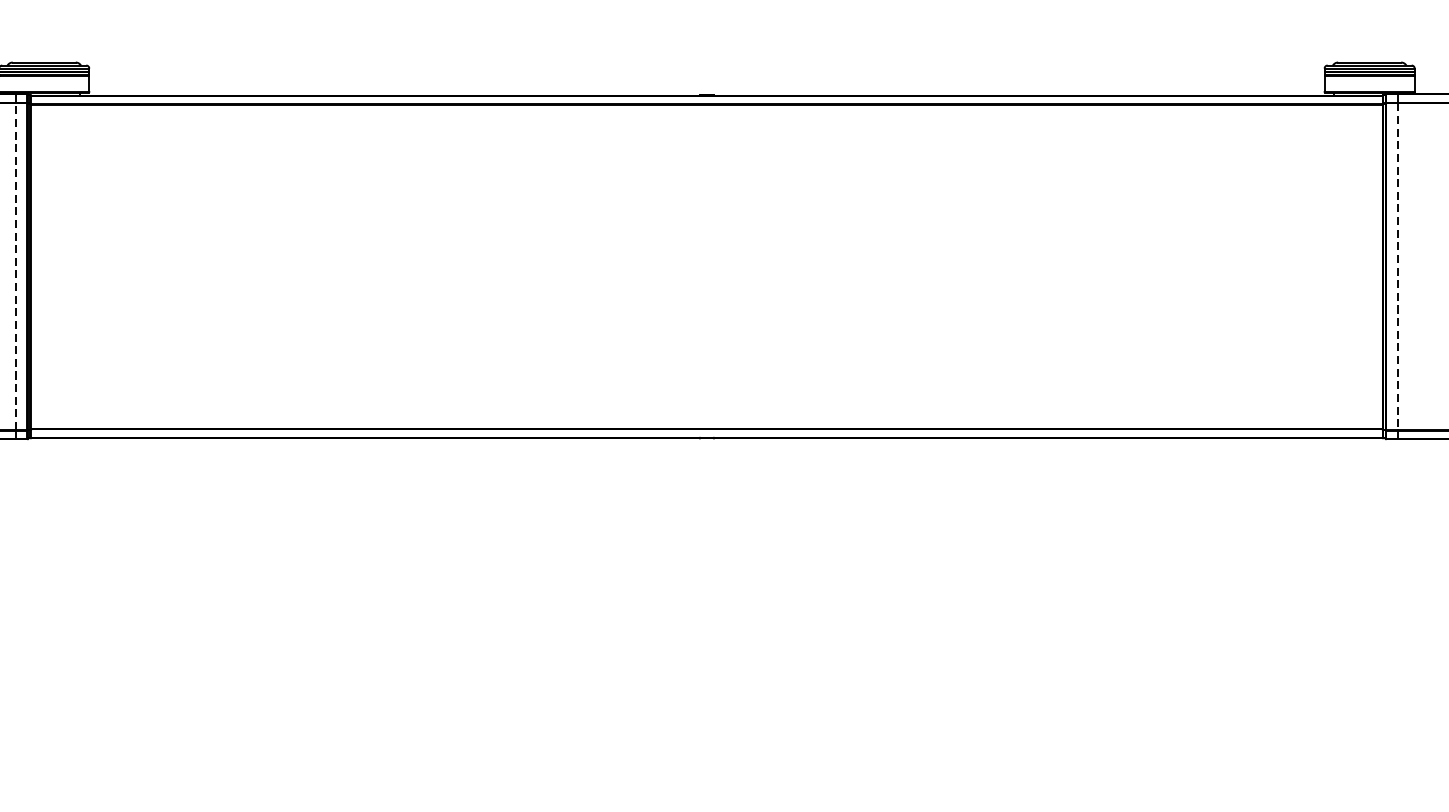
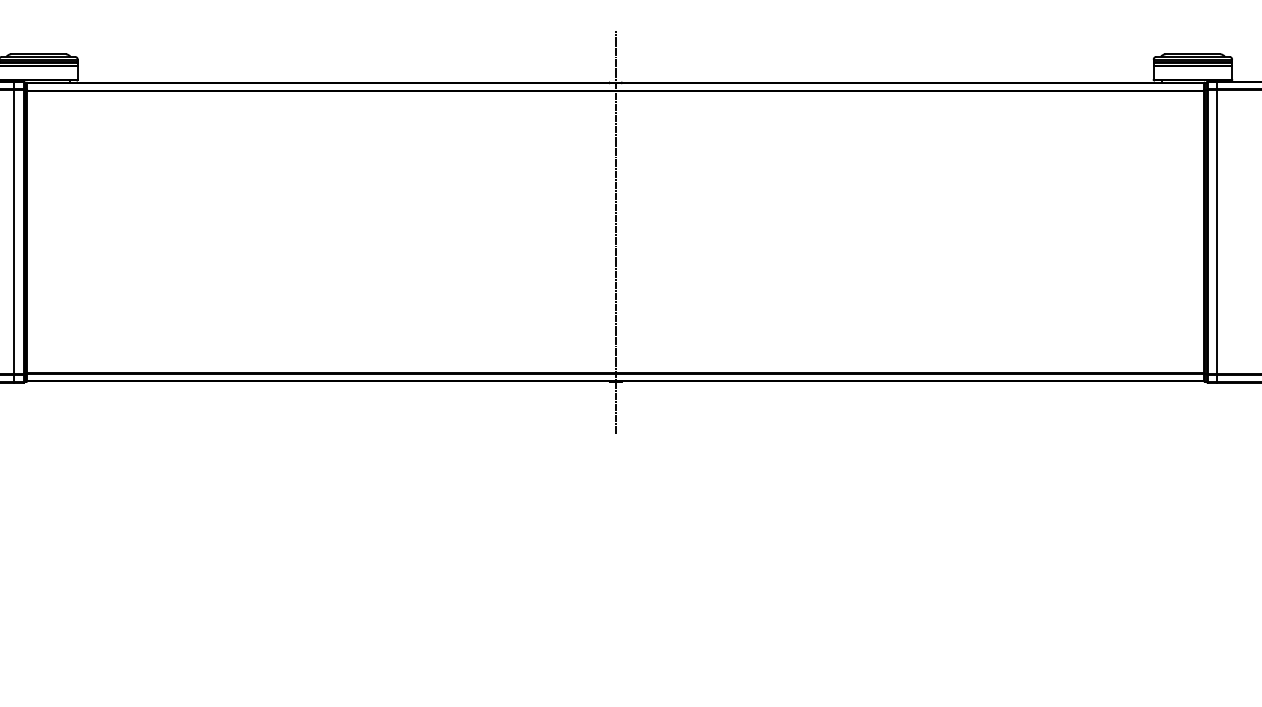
line: (16, 265) -> (14, 231), dashed -> solid
line: (706, 265) -> (615, 231), added
line: (1397, 267) -> (1217, 232), dashed -> solid

